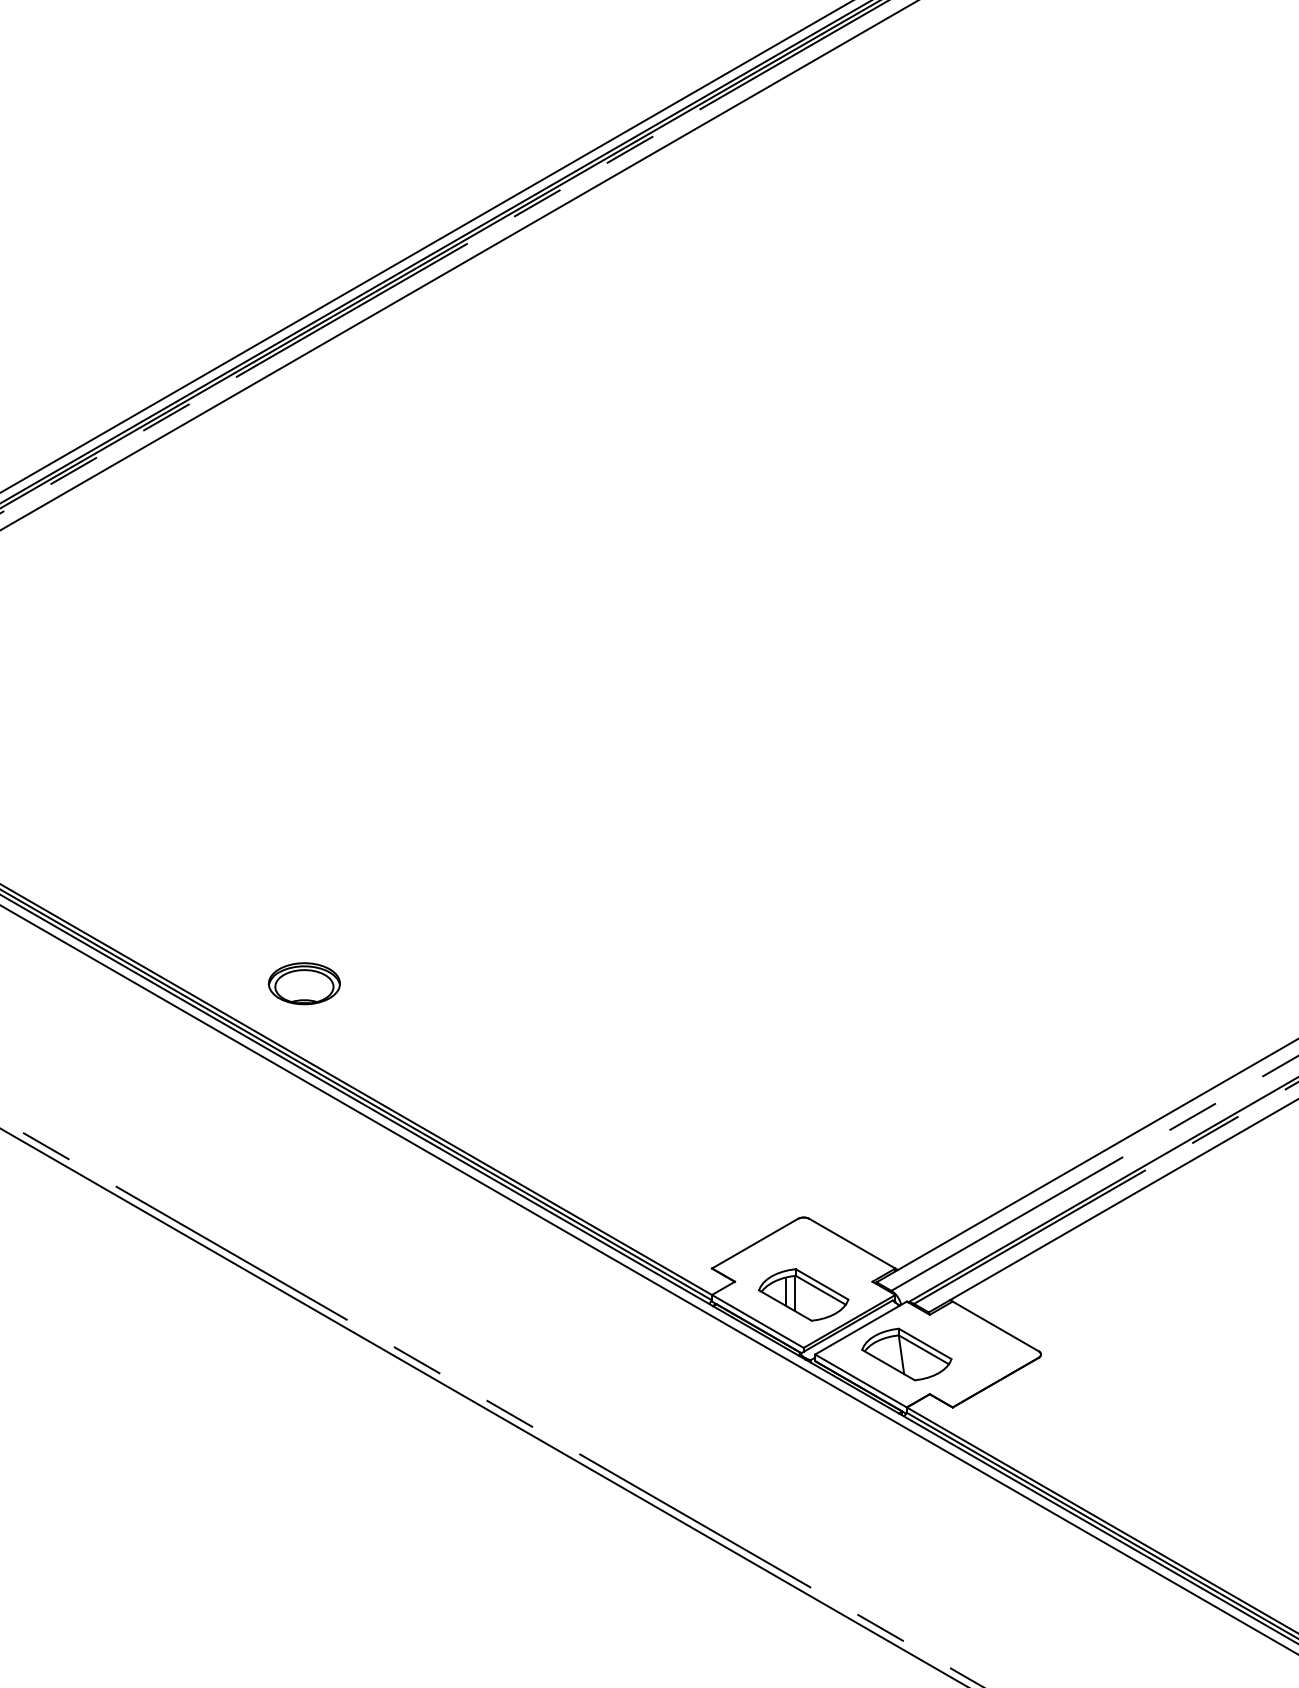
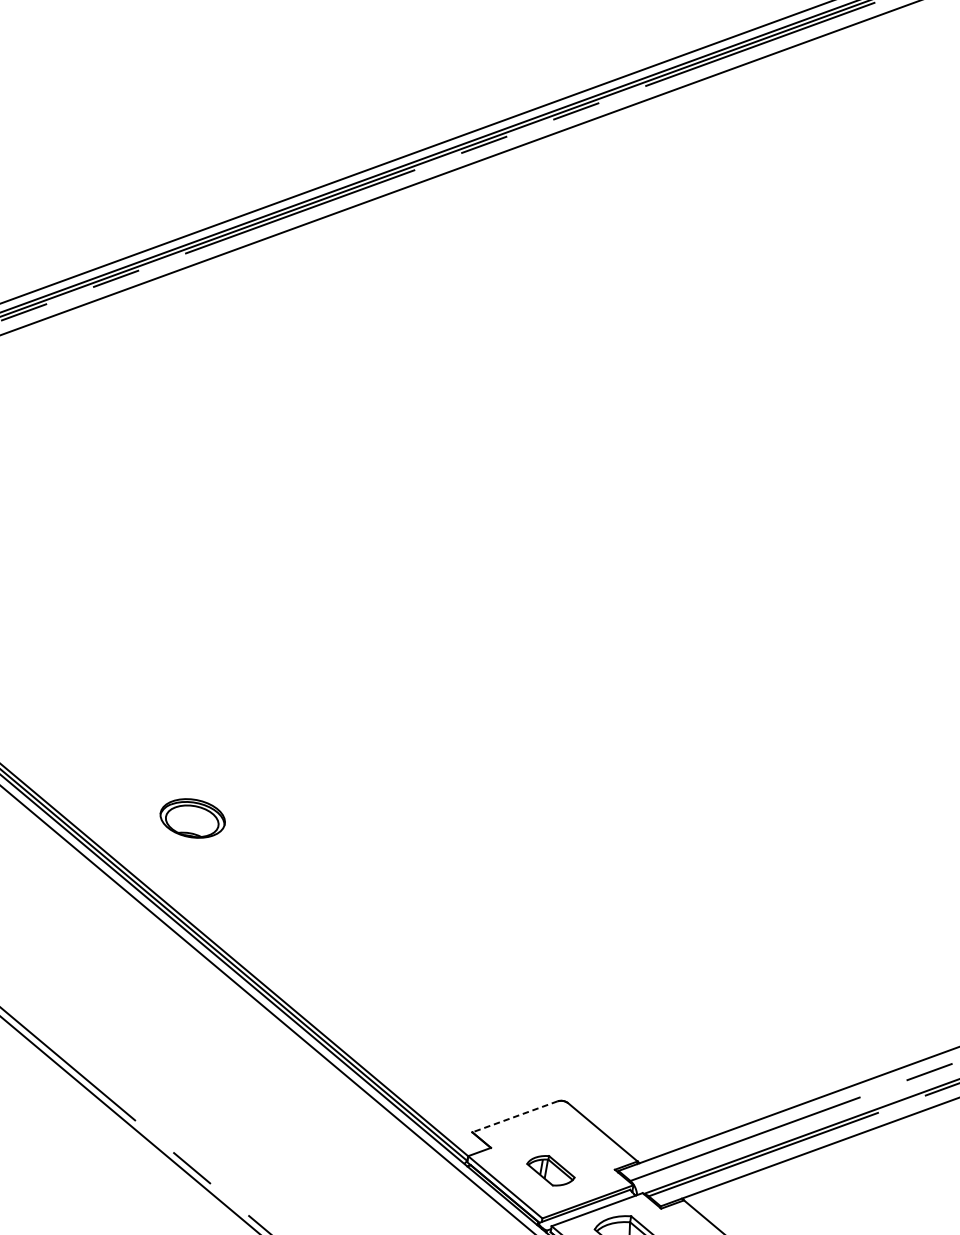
part: (303, 983) -> (191, 818), moved
line: (755, 1243) -> (515, 1116), solid -> dashed
part: (803, 1294) -> (550, 1170), size x0.6

